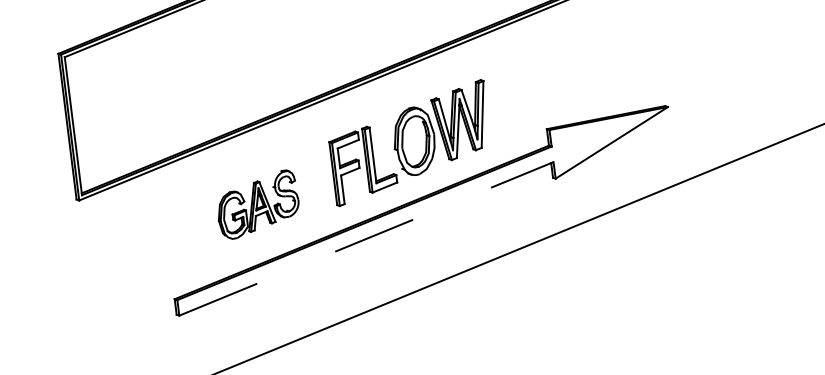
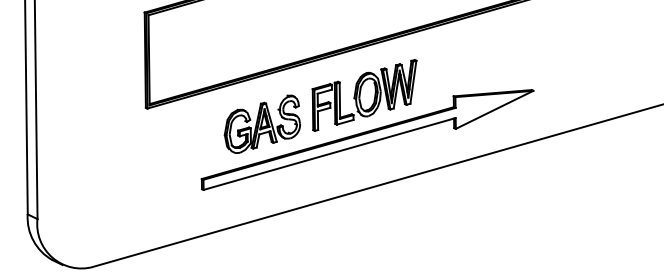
part: (256, 203) -> (261, 123), size x1.43
line: (367, 237) -> (330, 153), dashed -> solid

